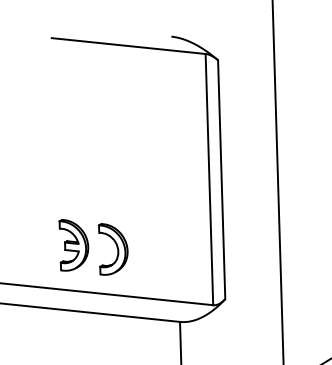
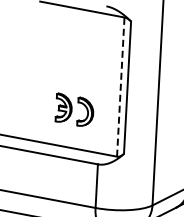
line: (208, 180) -> (120, 87), solid -> dashed
part: (93, 246) -> (74, 109), moved

